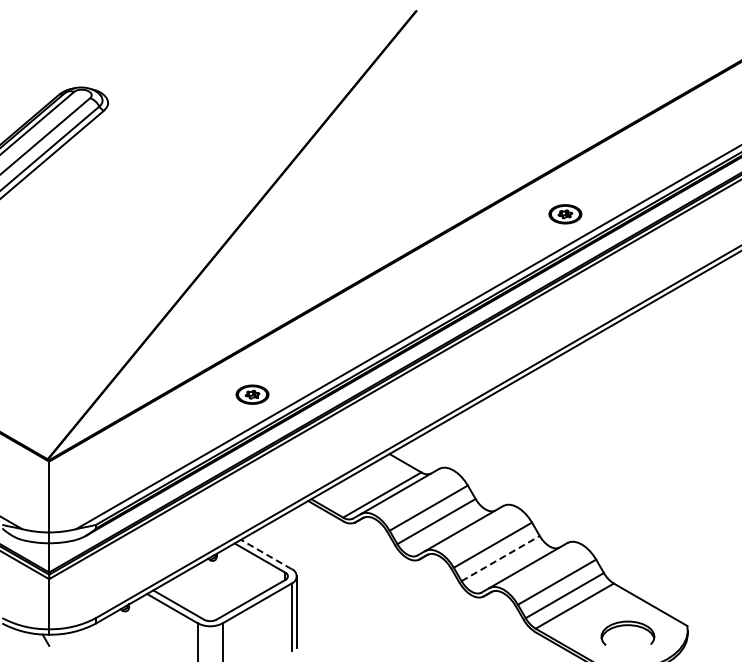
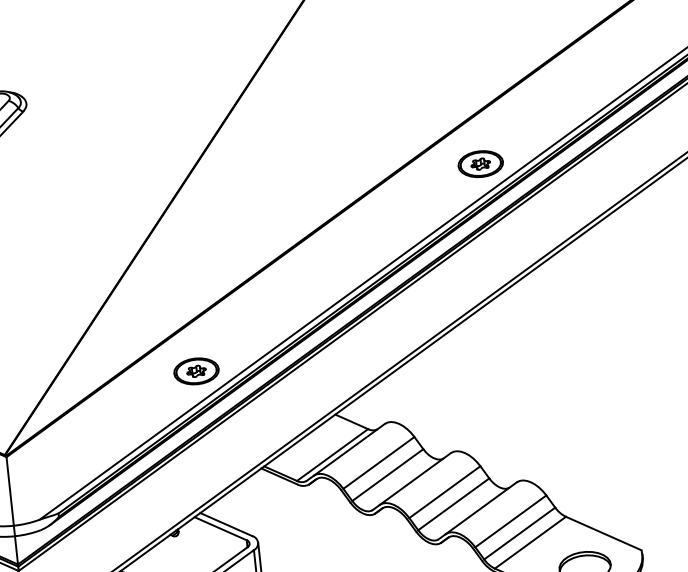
part: (565, 214) -> (480, 164), size x1.43
part: (252, 394) -> (196, 371), size x1.43
line: (265, 554) -> (225, 524), dashed -> solid
line: (501, 558) -> (454, 504), dashed -> solid

